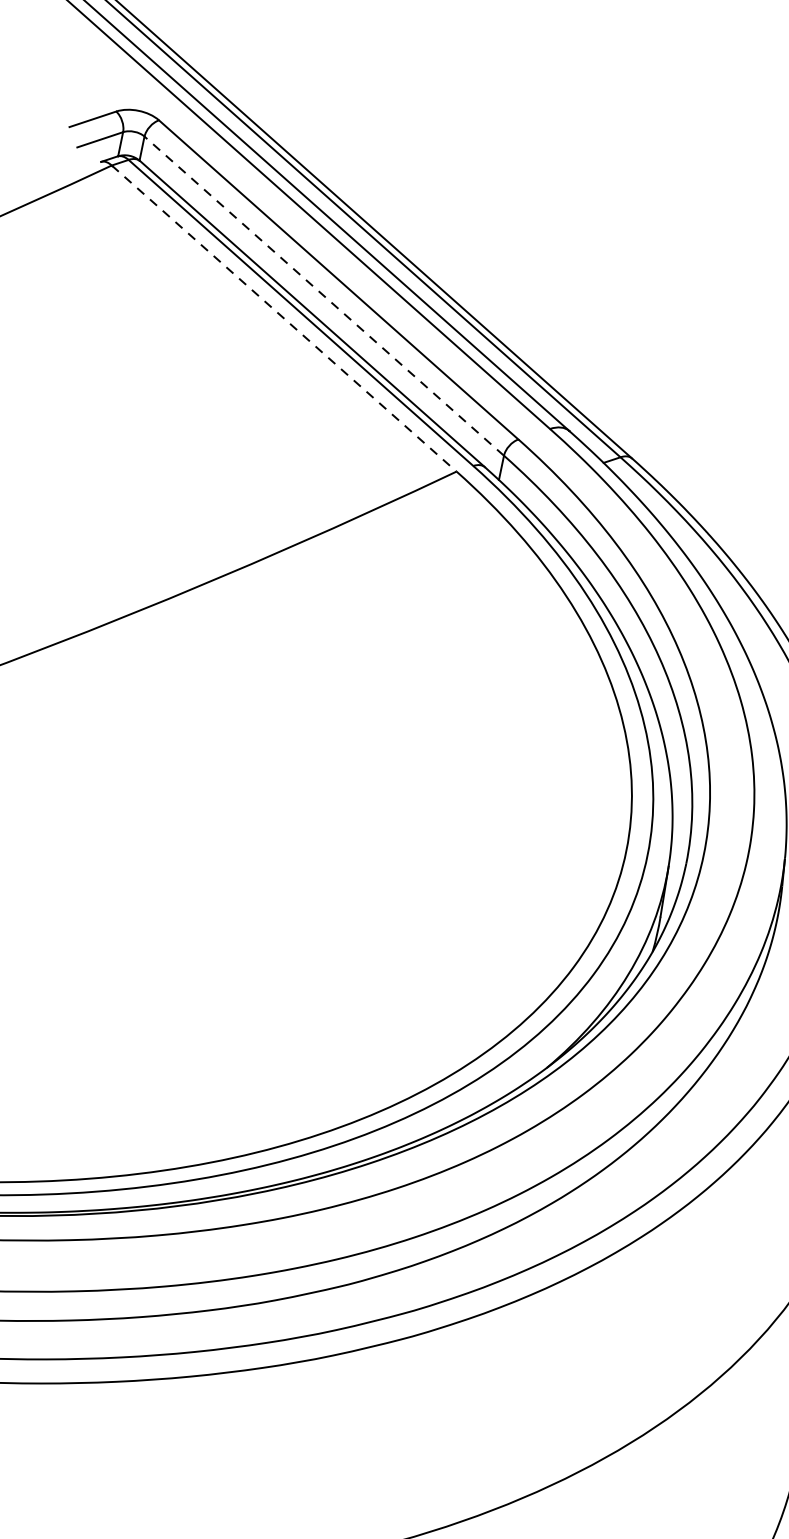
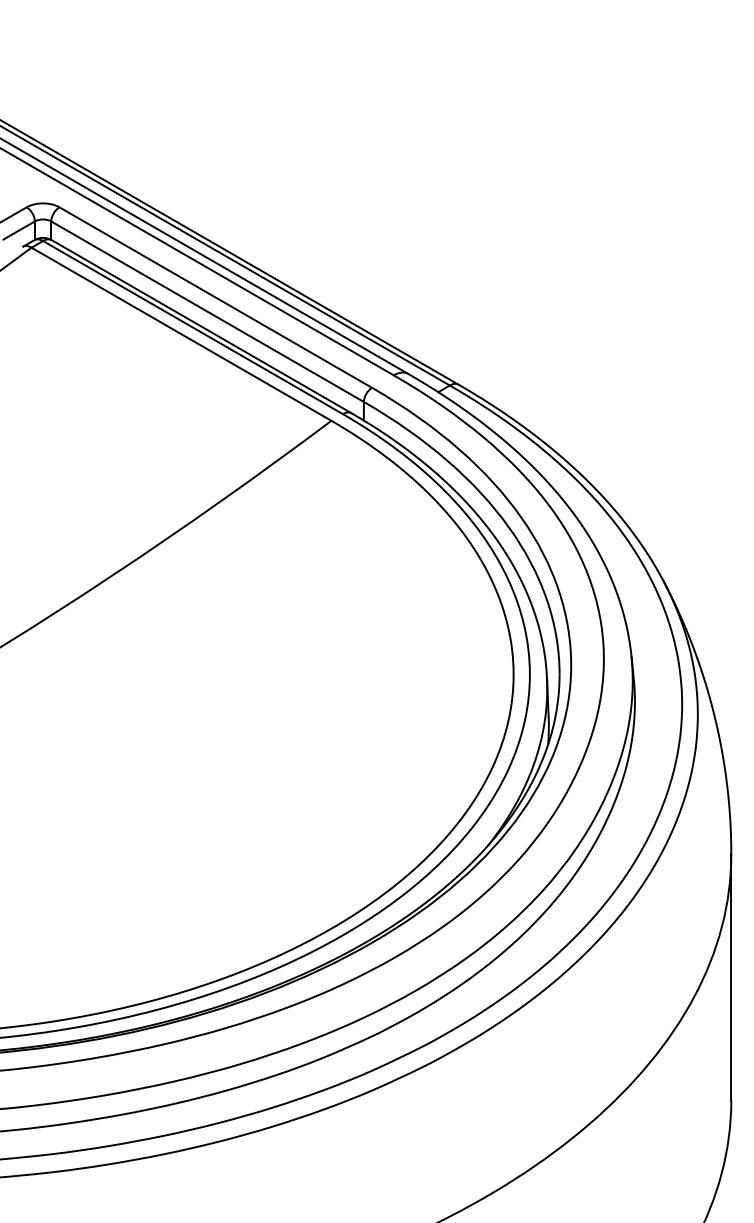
line: (324, 295) -> (207, 311), dashed -> solid
line: (284, 318) -> (181, 334), dashed -> solid

